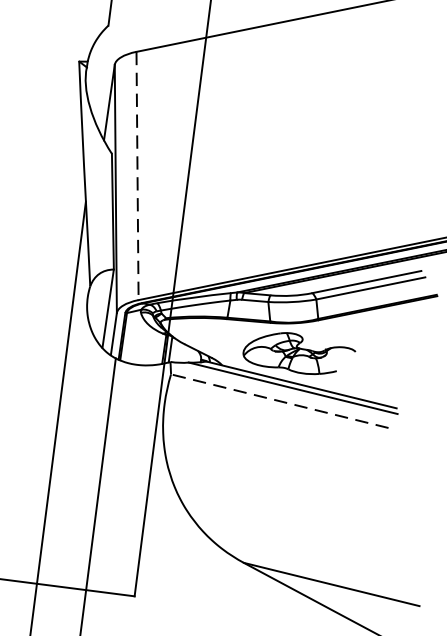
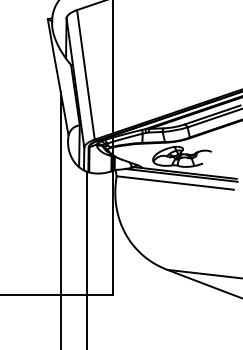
line: (136, 177) -> (85, 75), dashed -> solid
line: (280, 402) -> (175, 183), dashed -> solid

